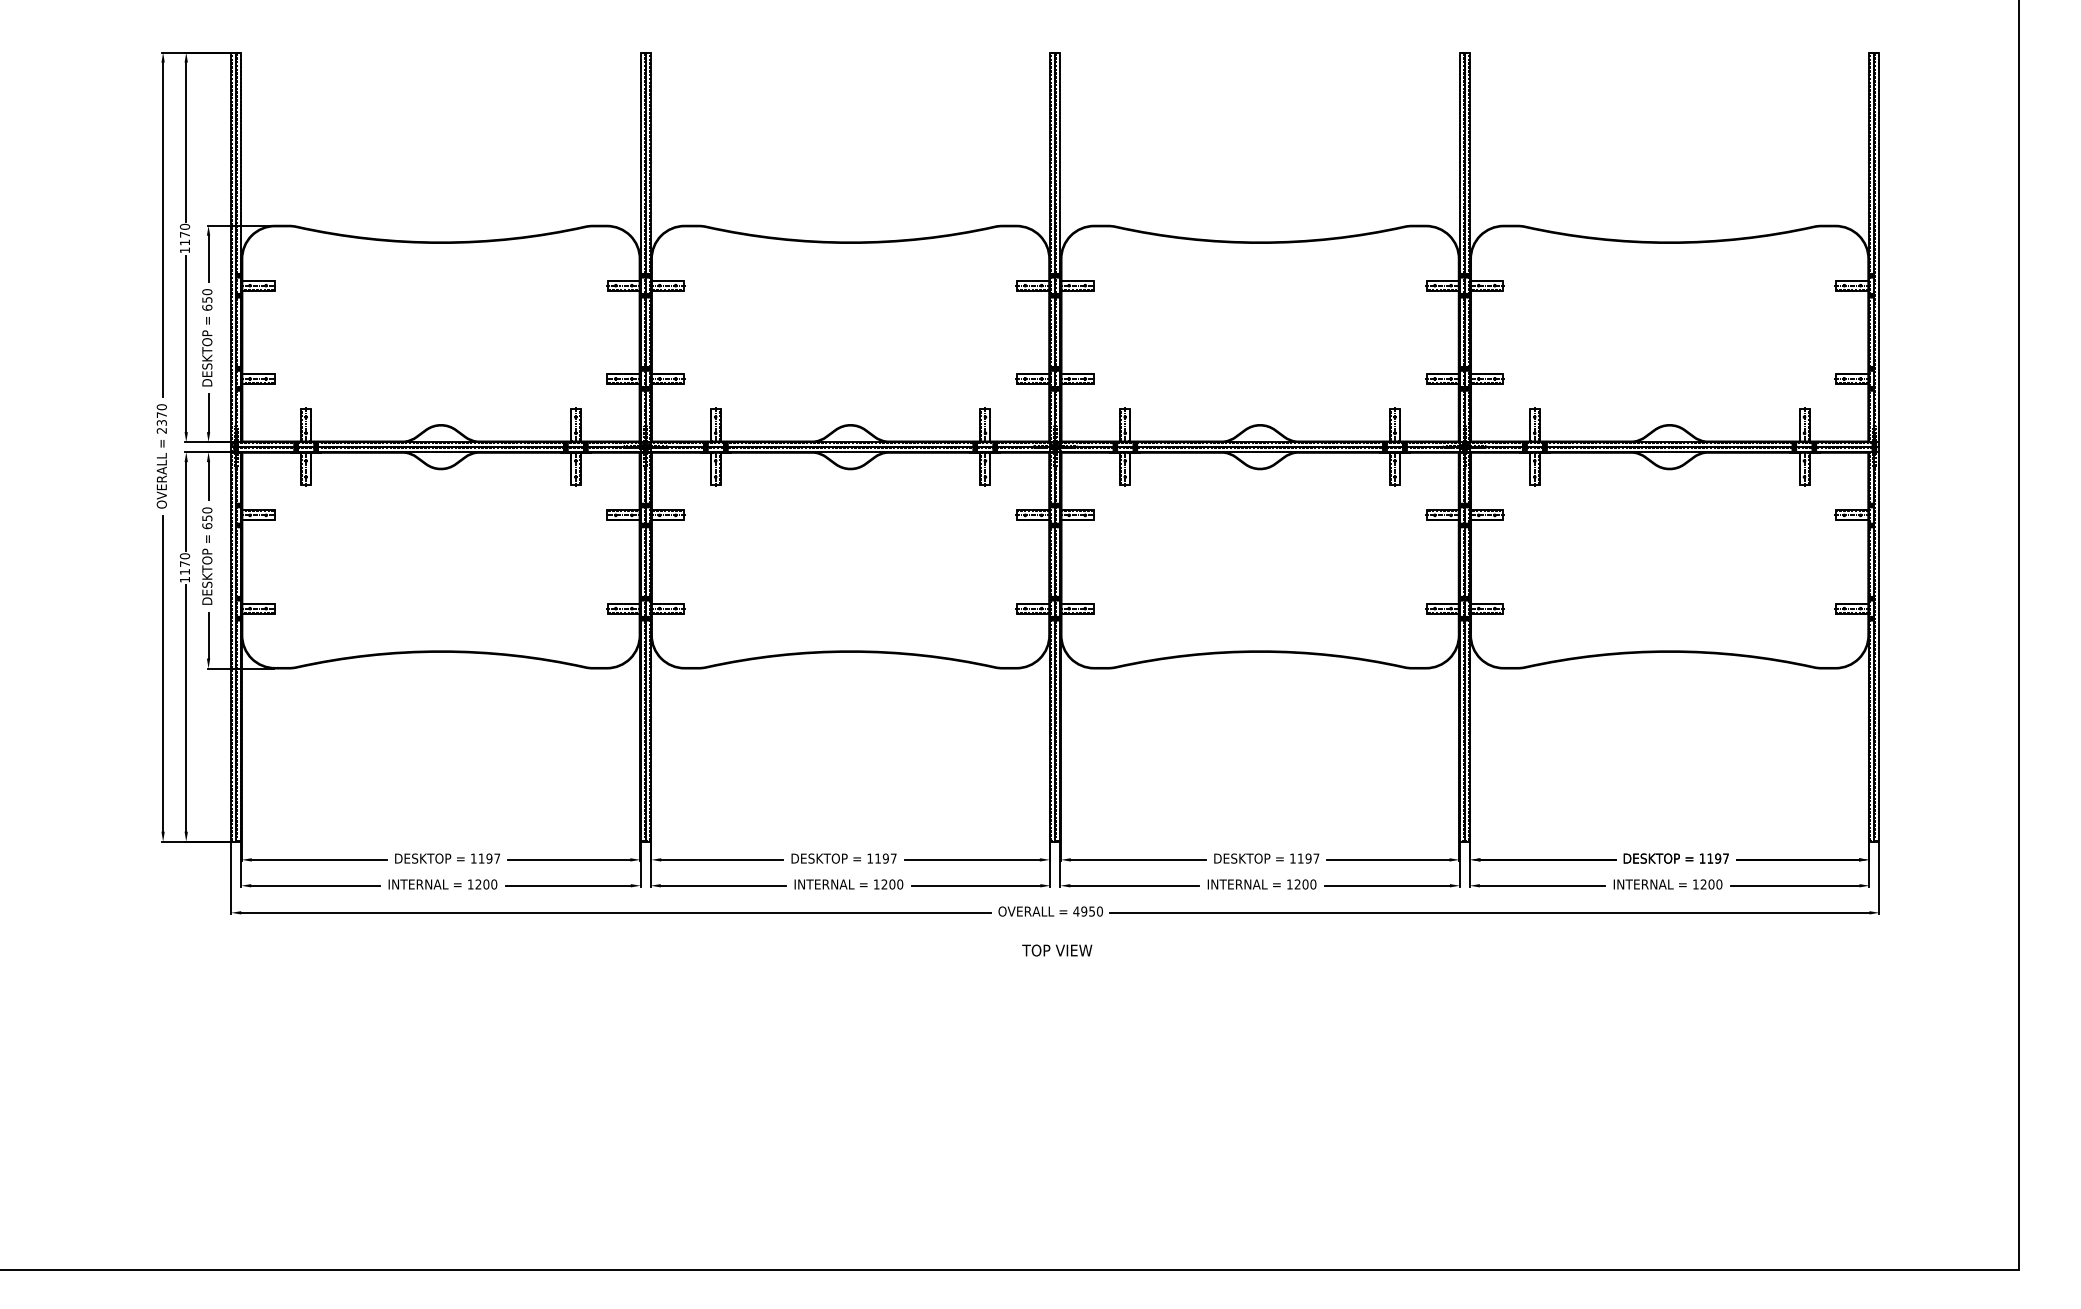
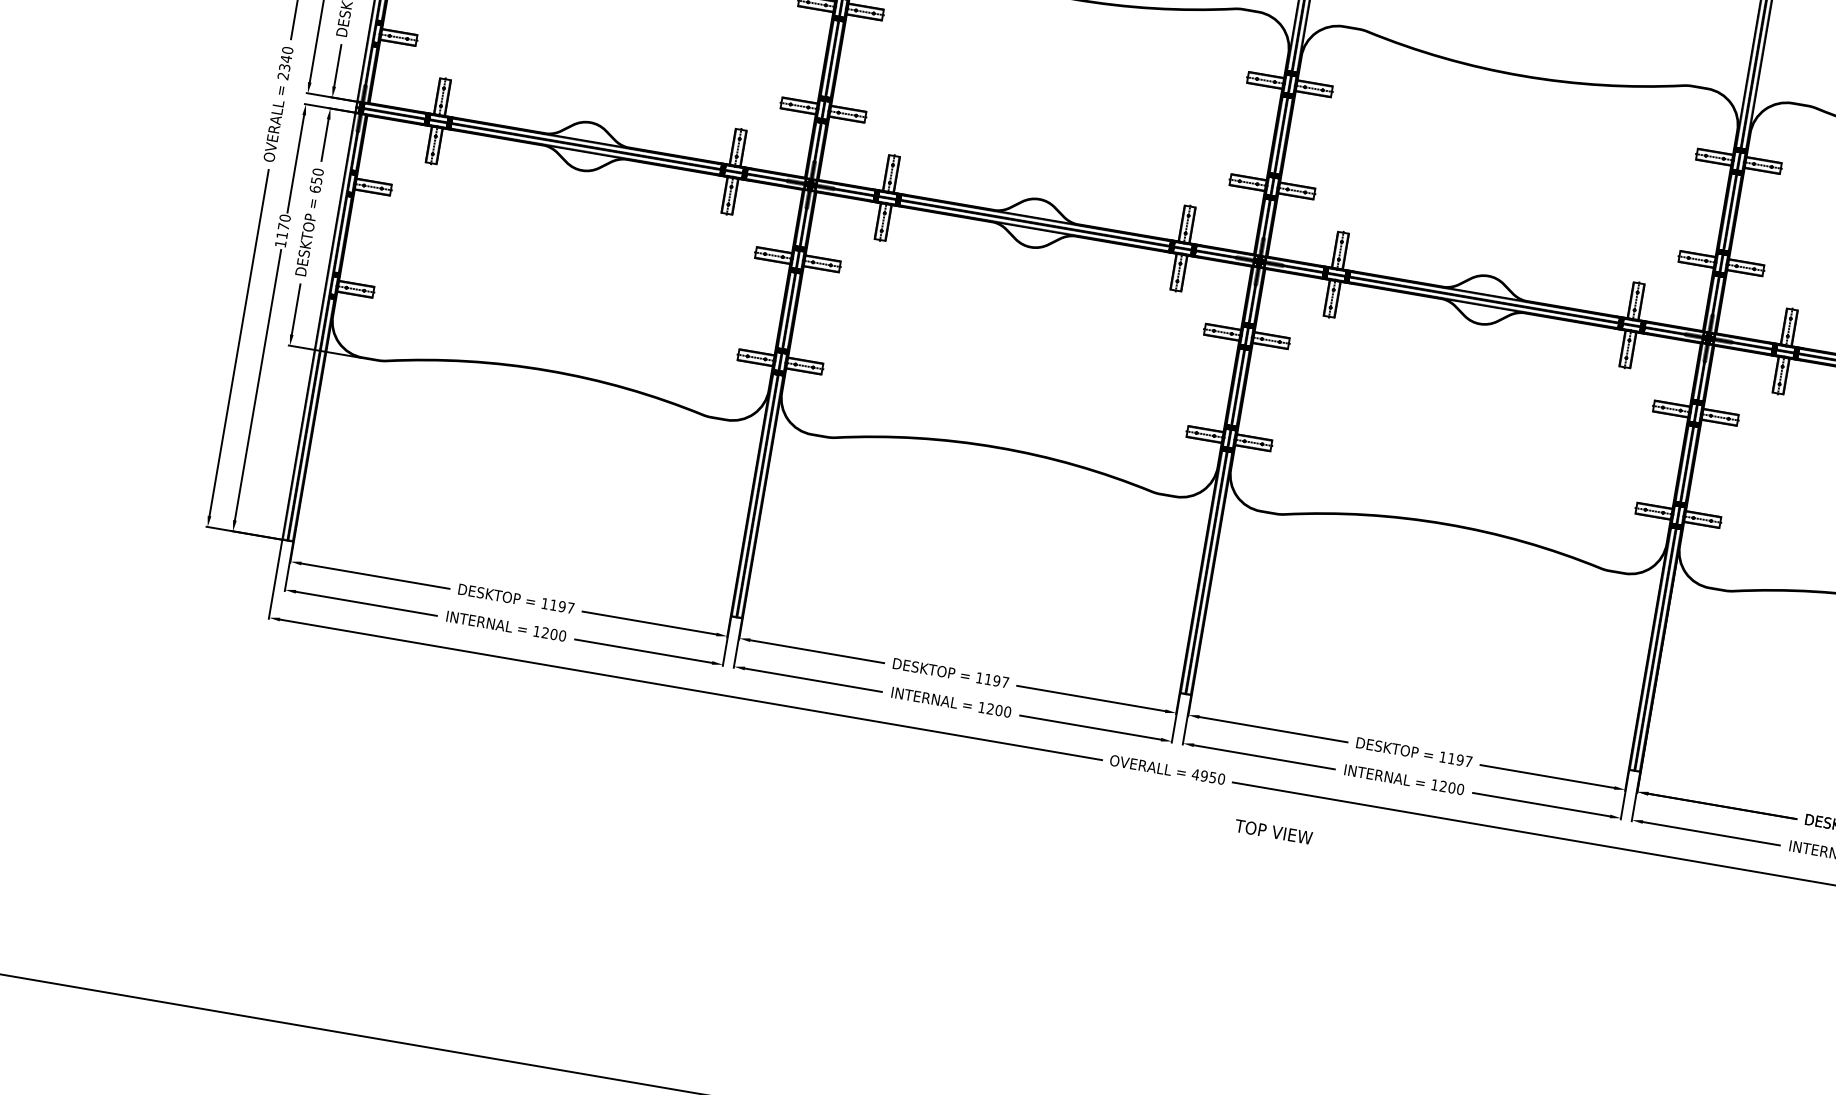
text: (161, 415) -> (285, 59), 2370 -> 2340
text: (1057, 950) -> (1274, 832), moved

